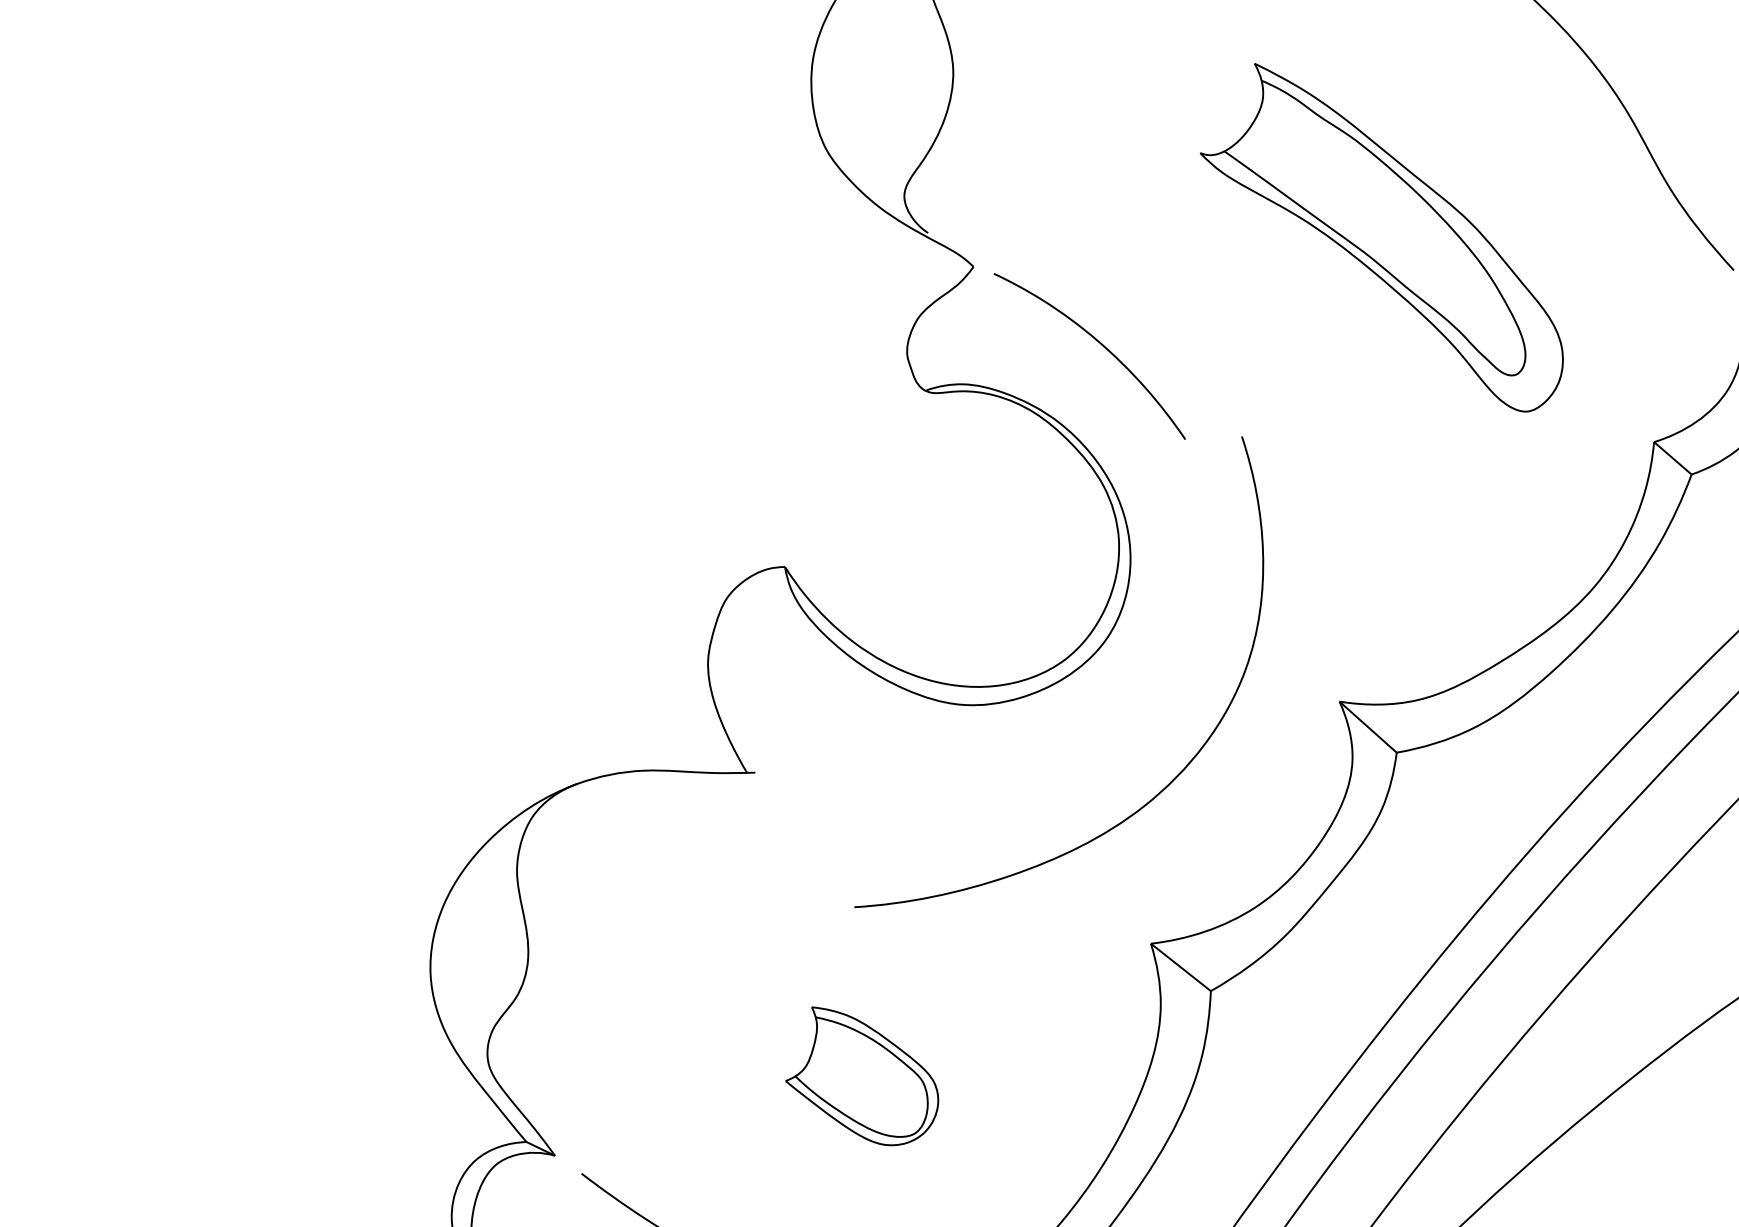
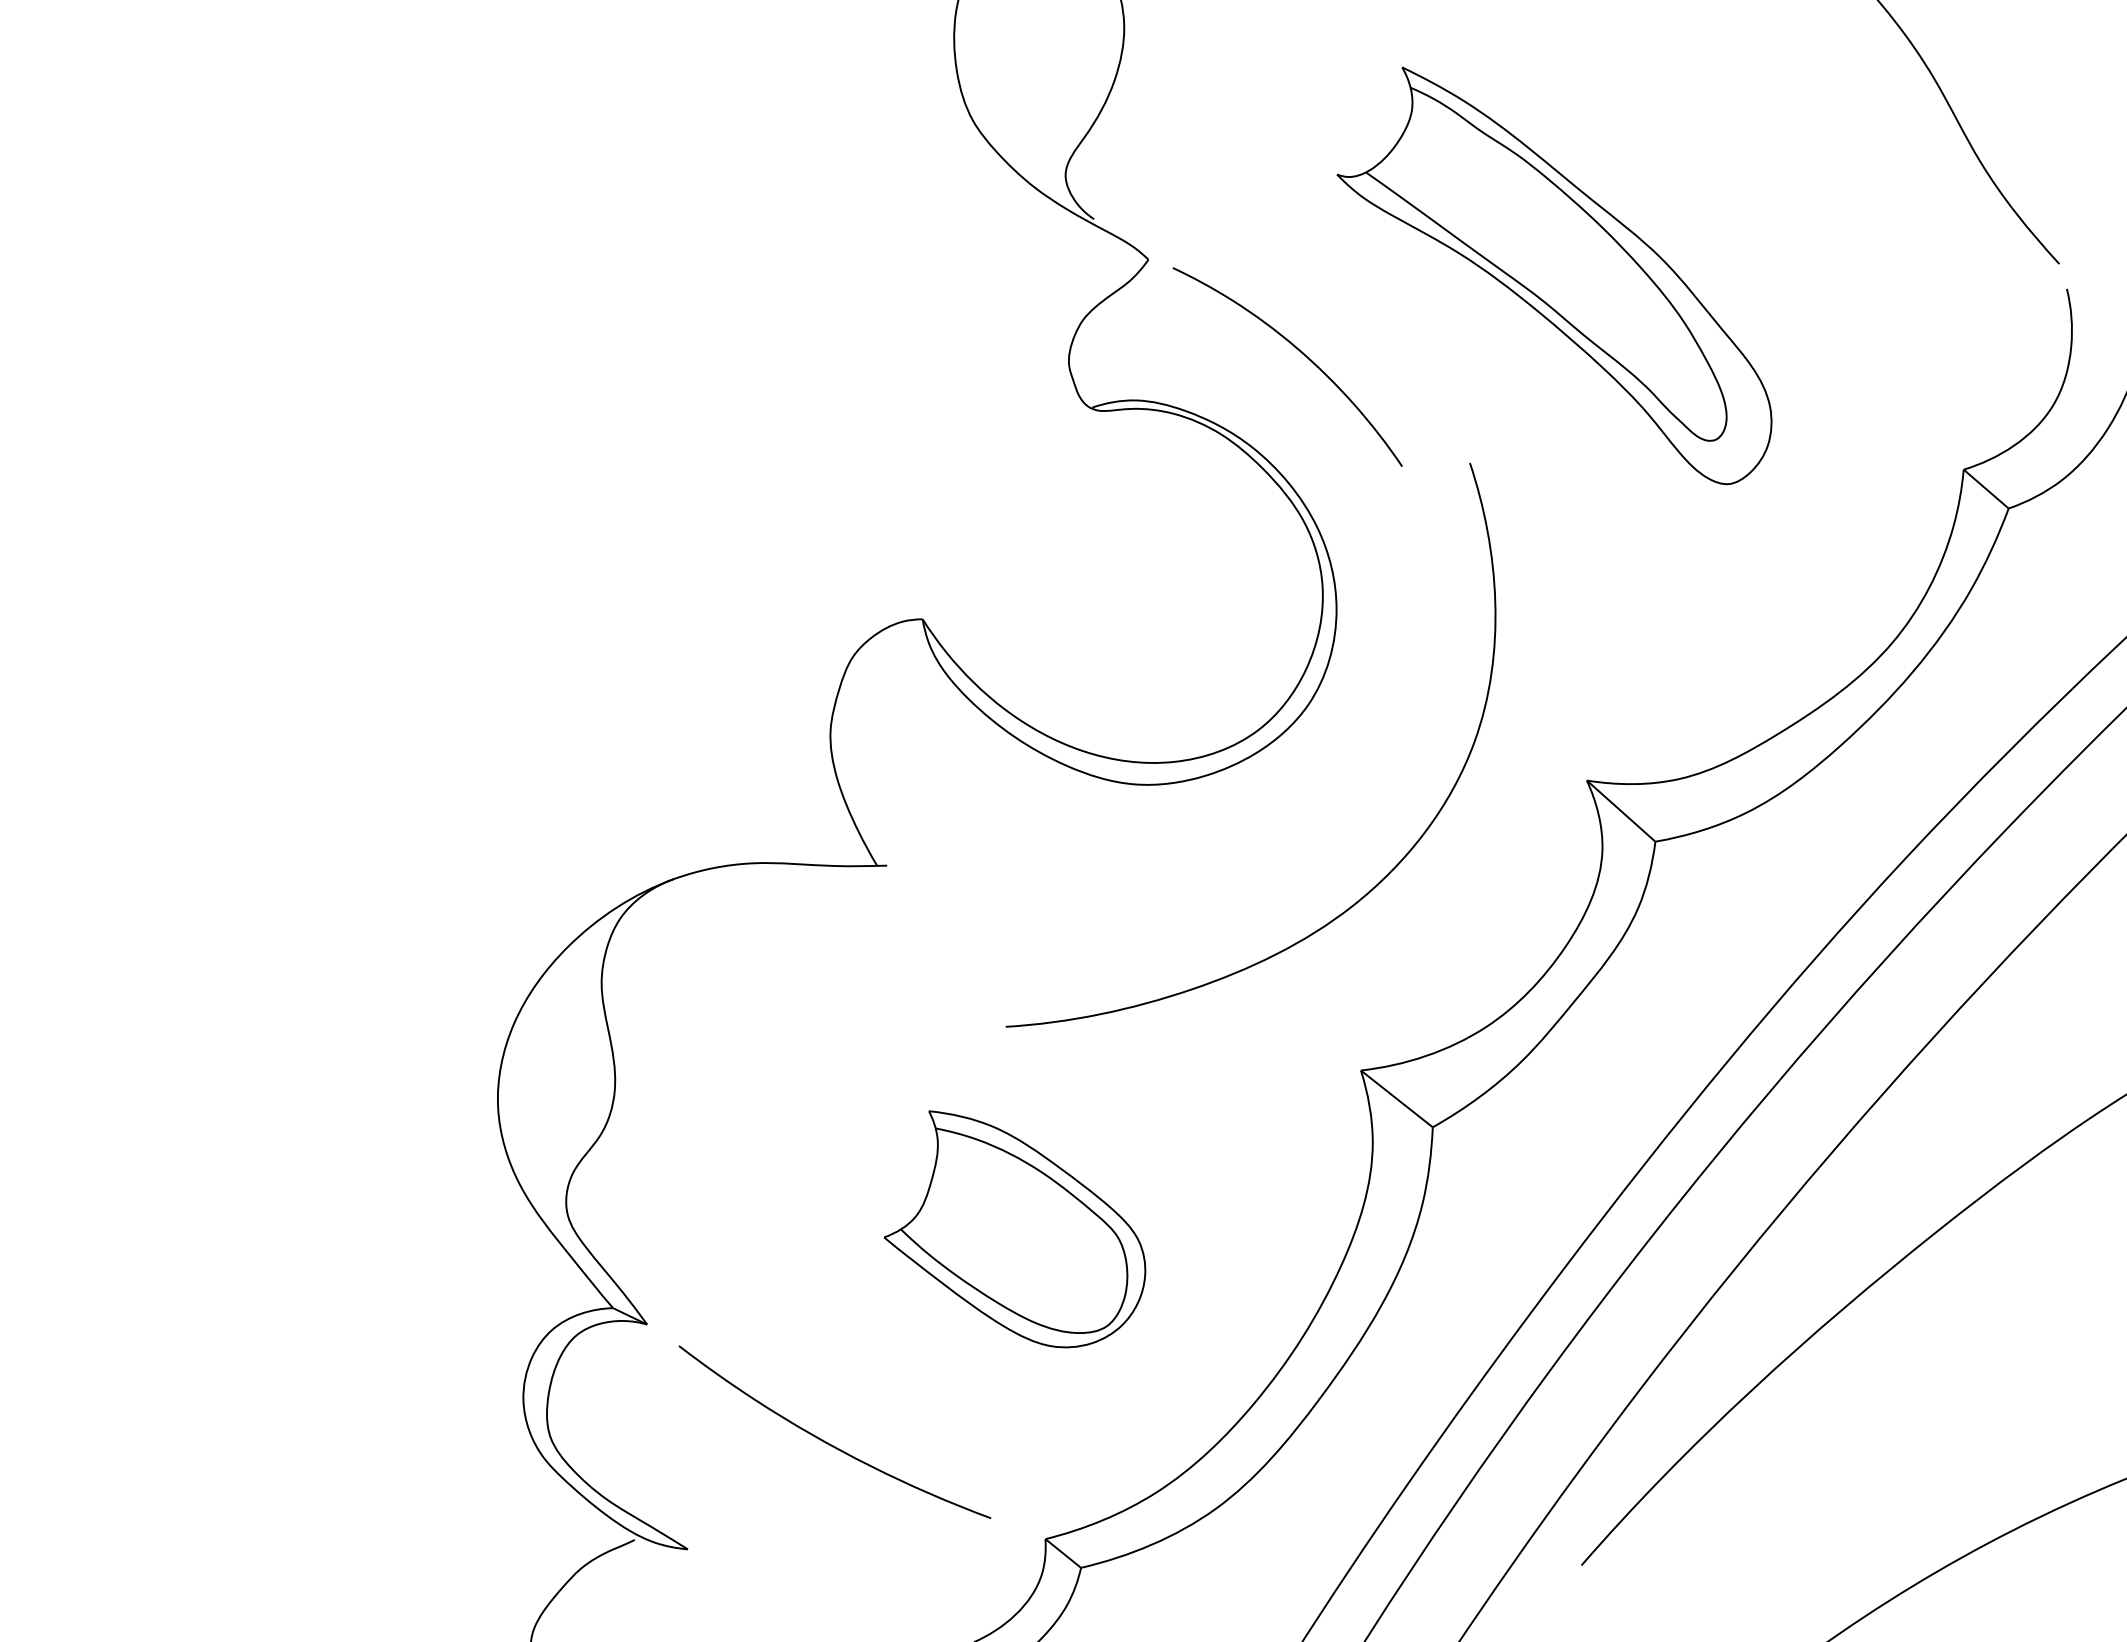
part: (1381, 237) -> (1554, 275), moved
part: (861, 1076) -> (1014, 1229), size x1.43

